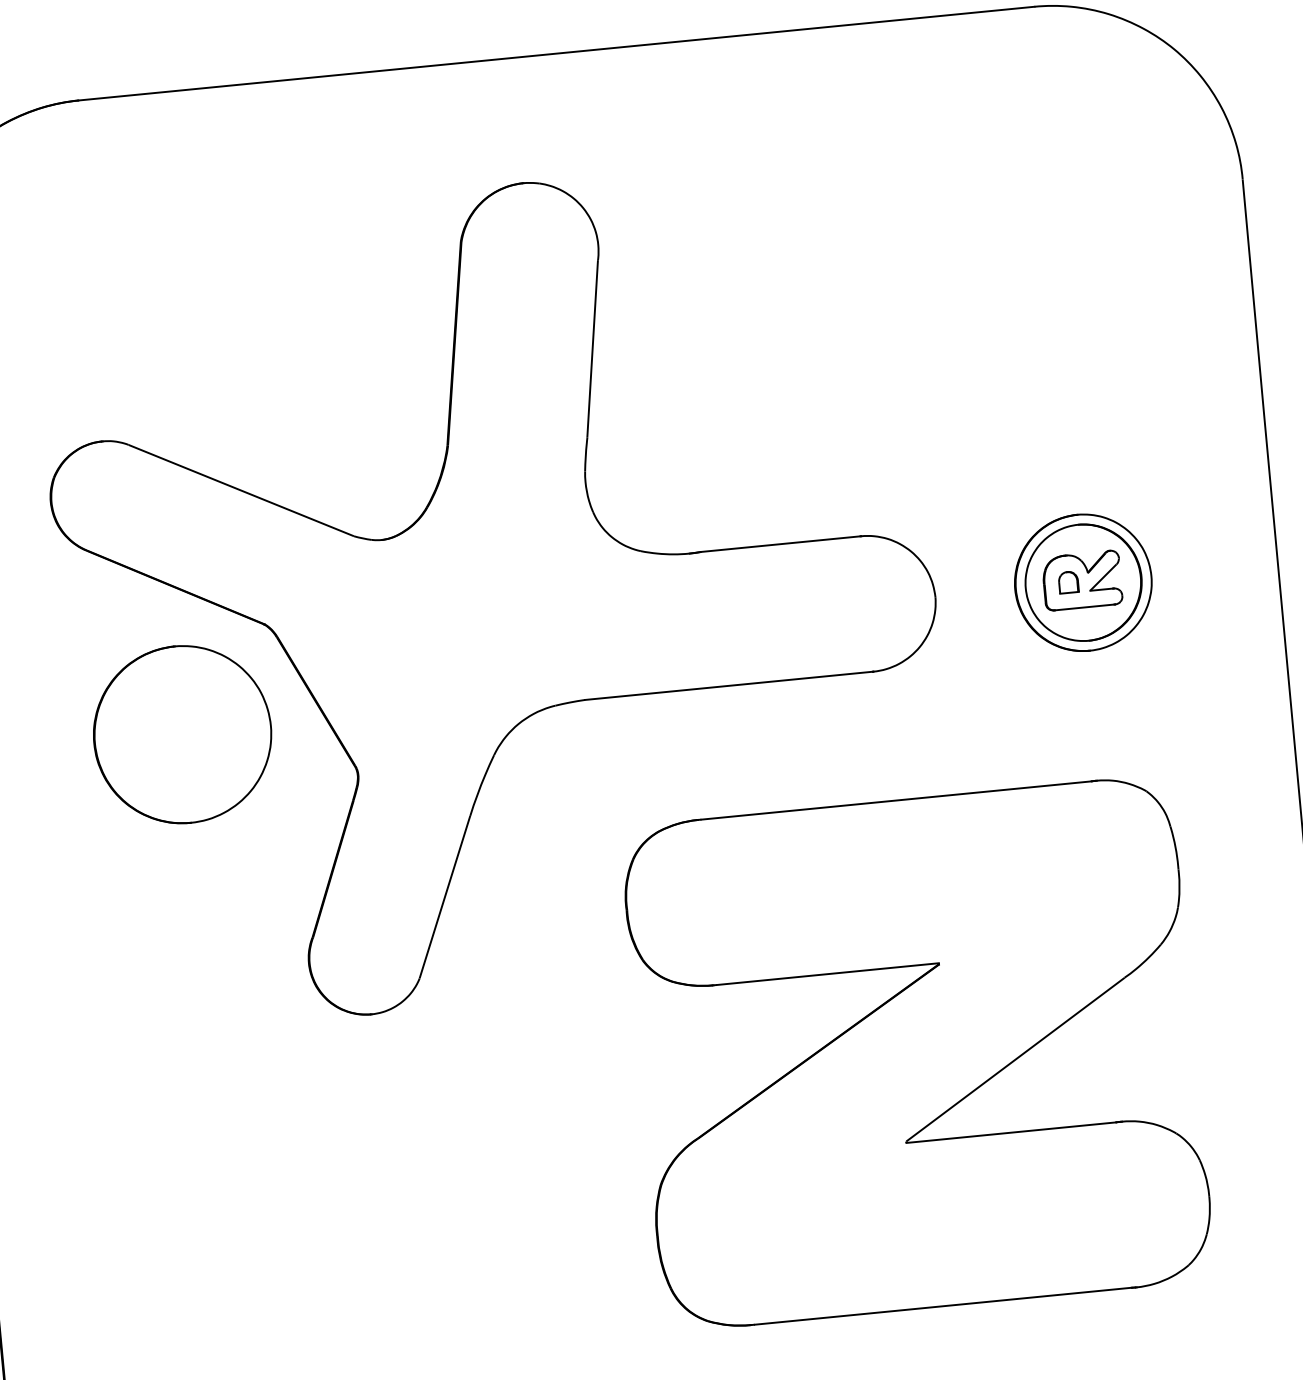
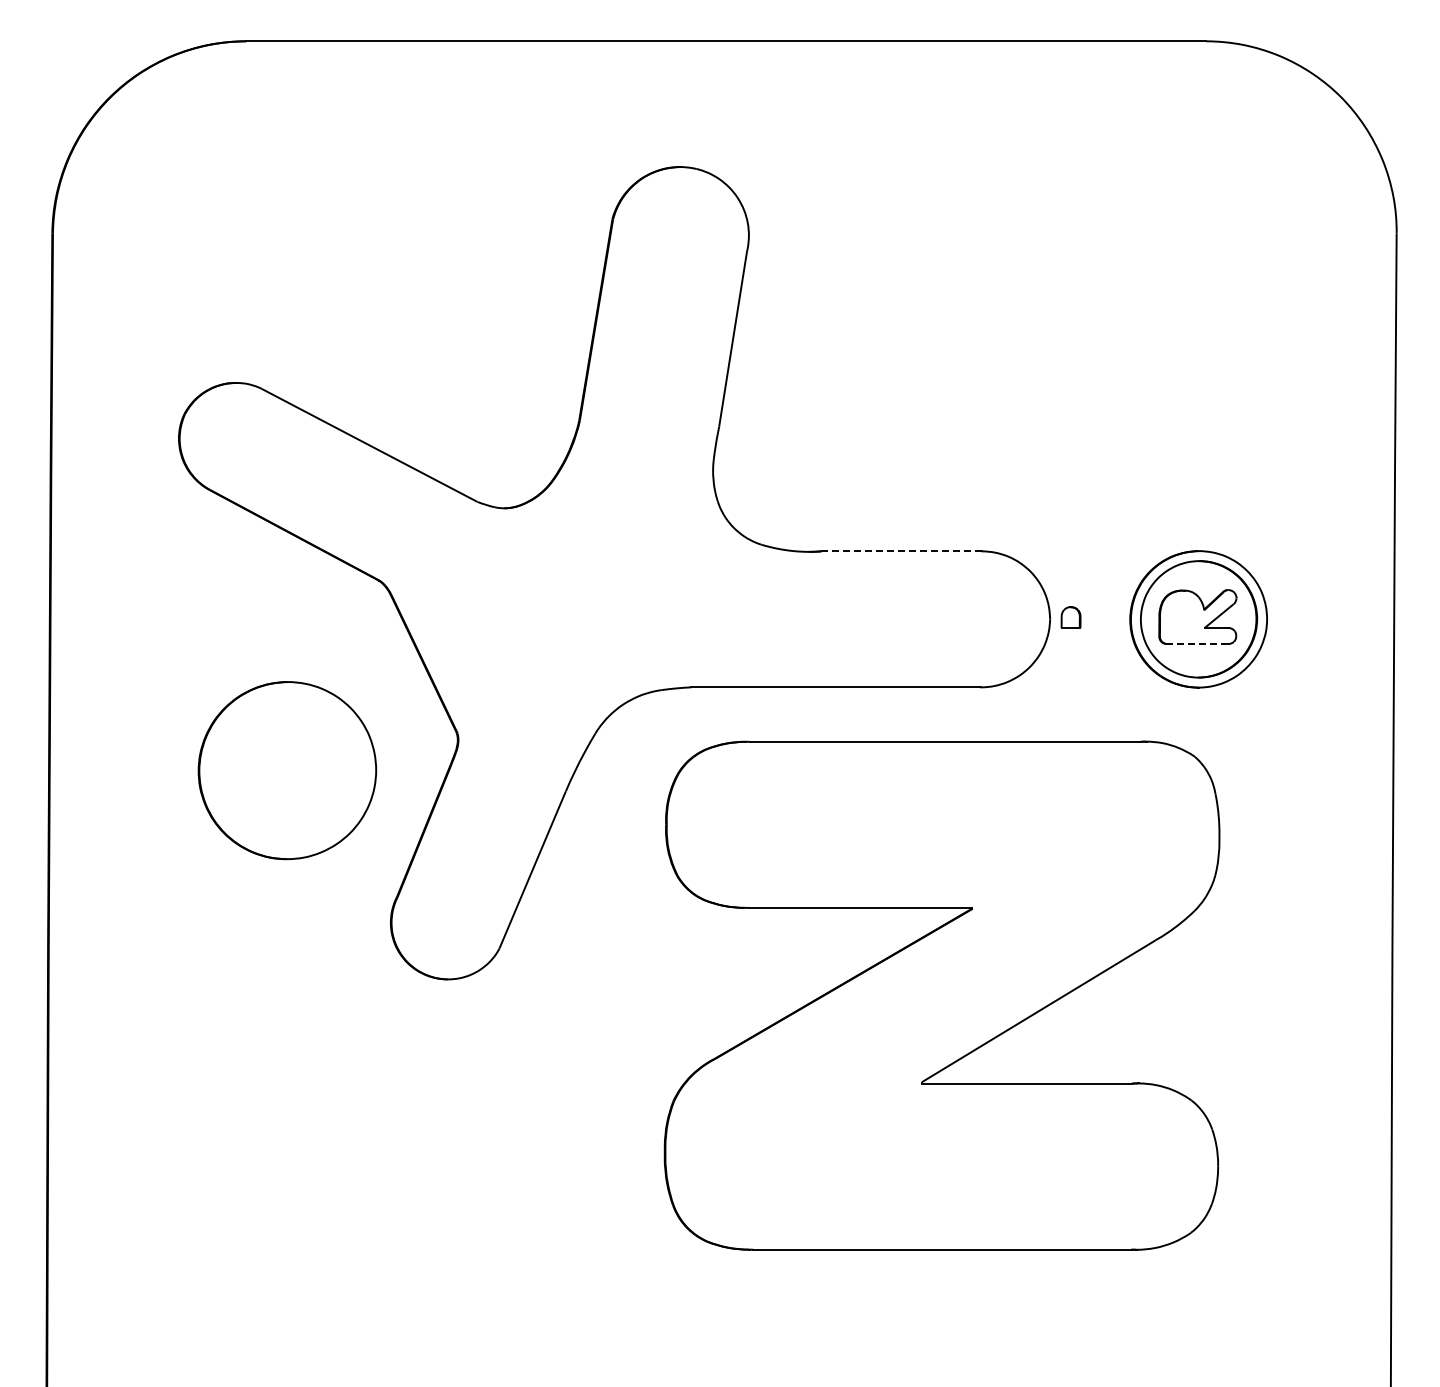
line: (780, 544) -> (901, 551), solid -> dashed
part: (1068, 582) -> (1070, 617), moved
line: (1085, 607) -> (1198, 644), solid -> dashed
part: (182, 734) -> (287, 770), moved
part: (917, 1053) -> (941, 995), moved

